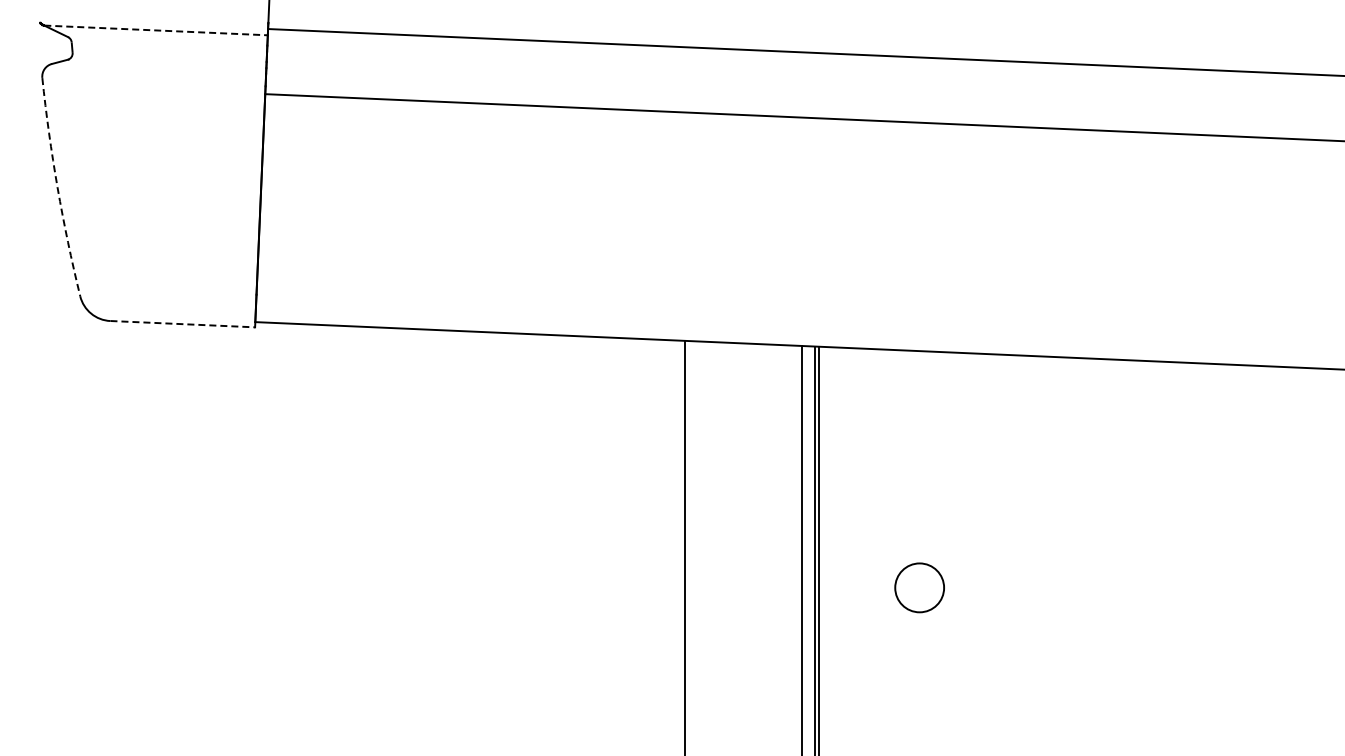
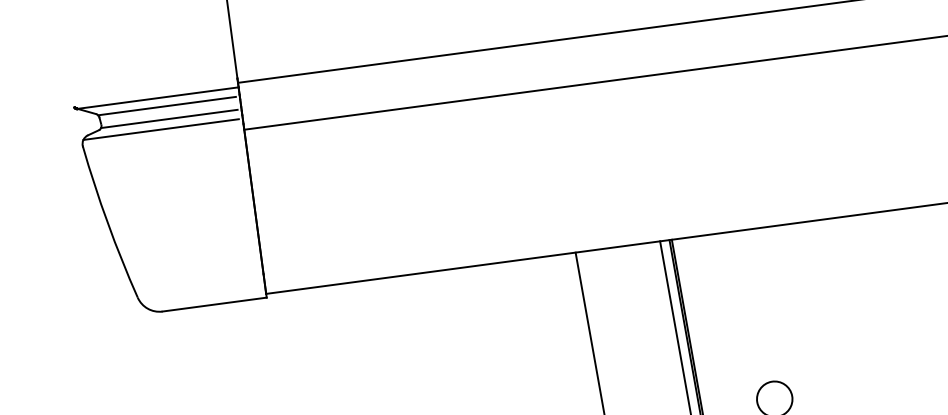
line: (156, 30) -> (158, 98), dashed -> solid
line: (165, 43) -> (166, 106), added
line: (166, 61) -> (169, 118), added
line: (152, 73) -> (161, 129), added
arc: (57, 187) -> (107, 222), dashed -> solid
line: (183, 324) -> (215, 304), dashed -> solid

